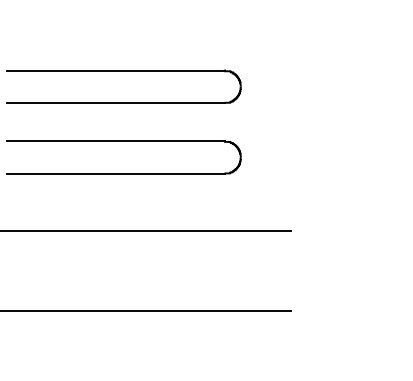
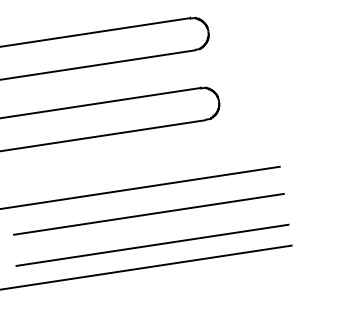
line: (154, 258) -> (148, 214), added
line: (153, 289) -> (152, 245), added

